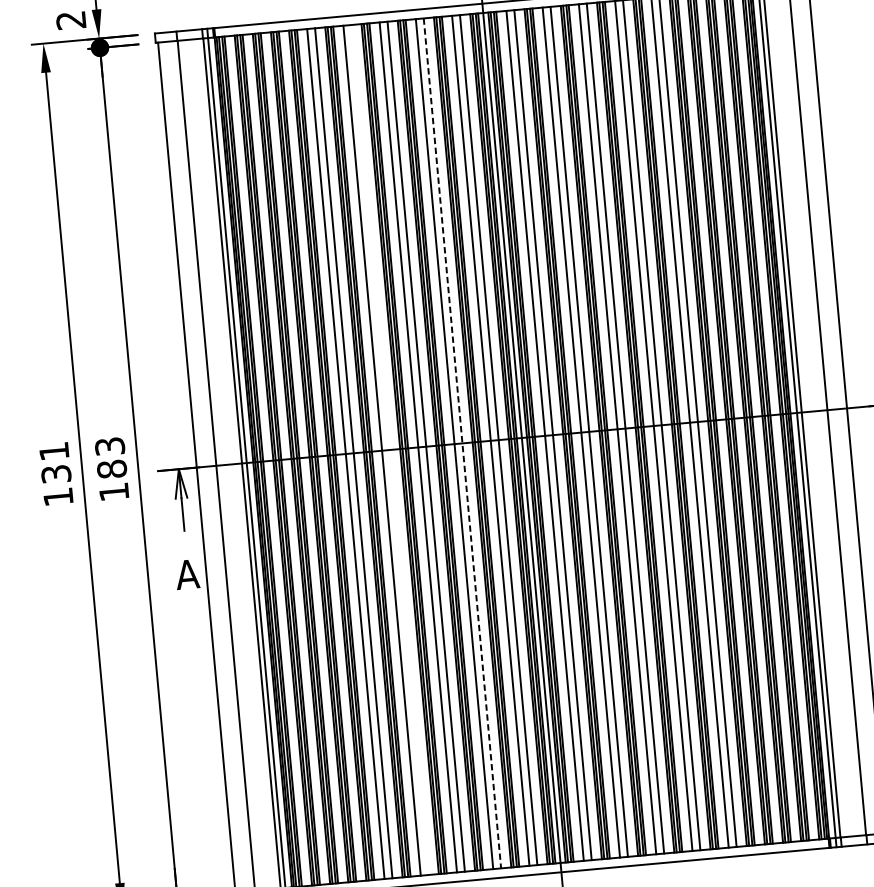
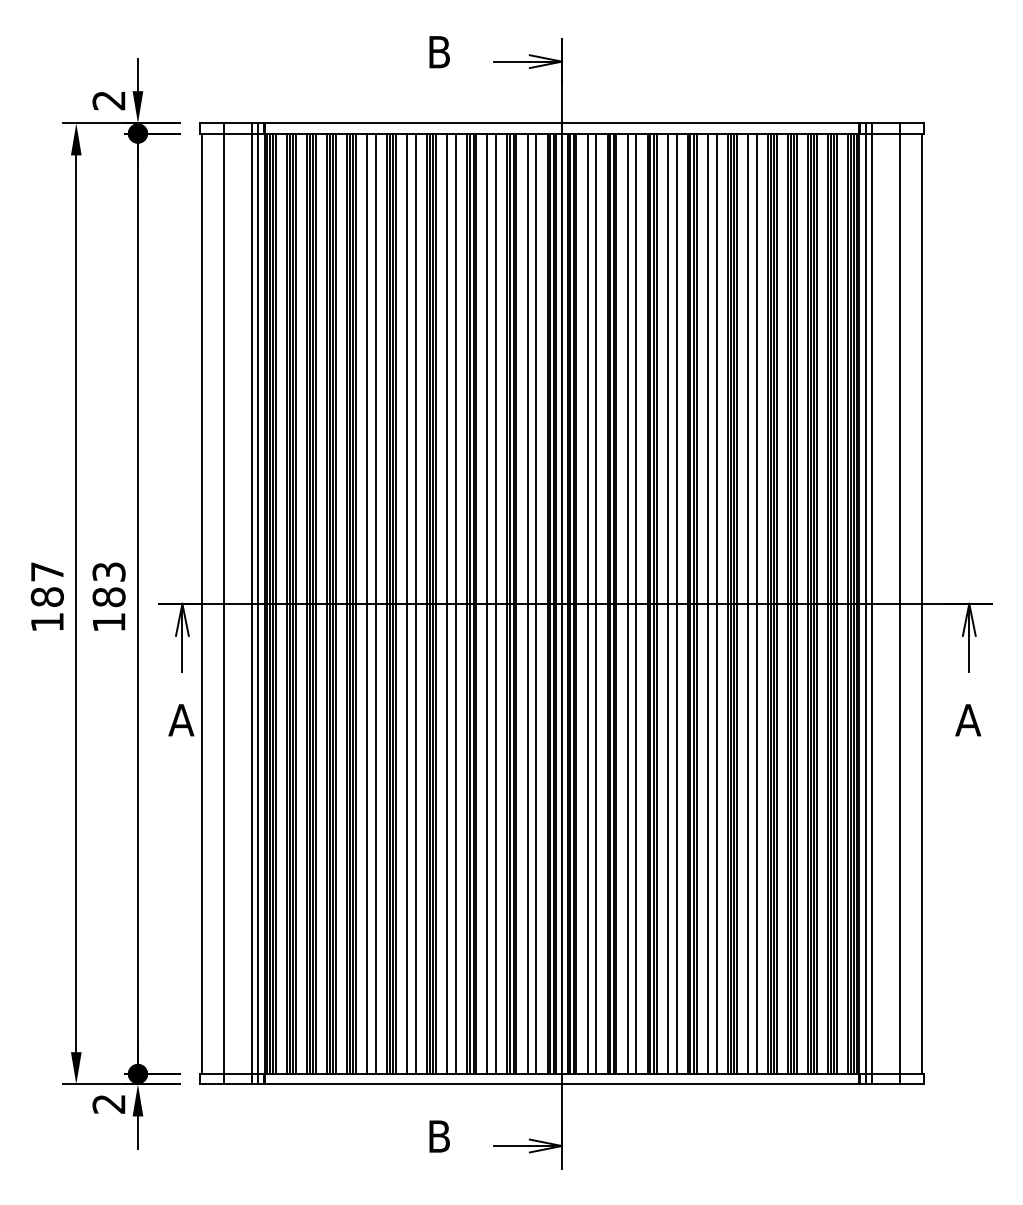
line: (462, 443) -> (496, 604), dashed -> solid
line: (390, 449) -> (416, 603), added
text: (54, 462) -> (46, 584), 131 -> 187

